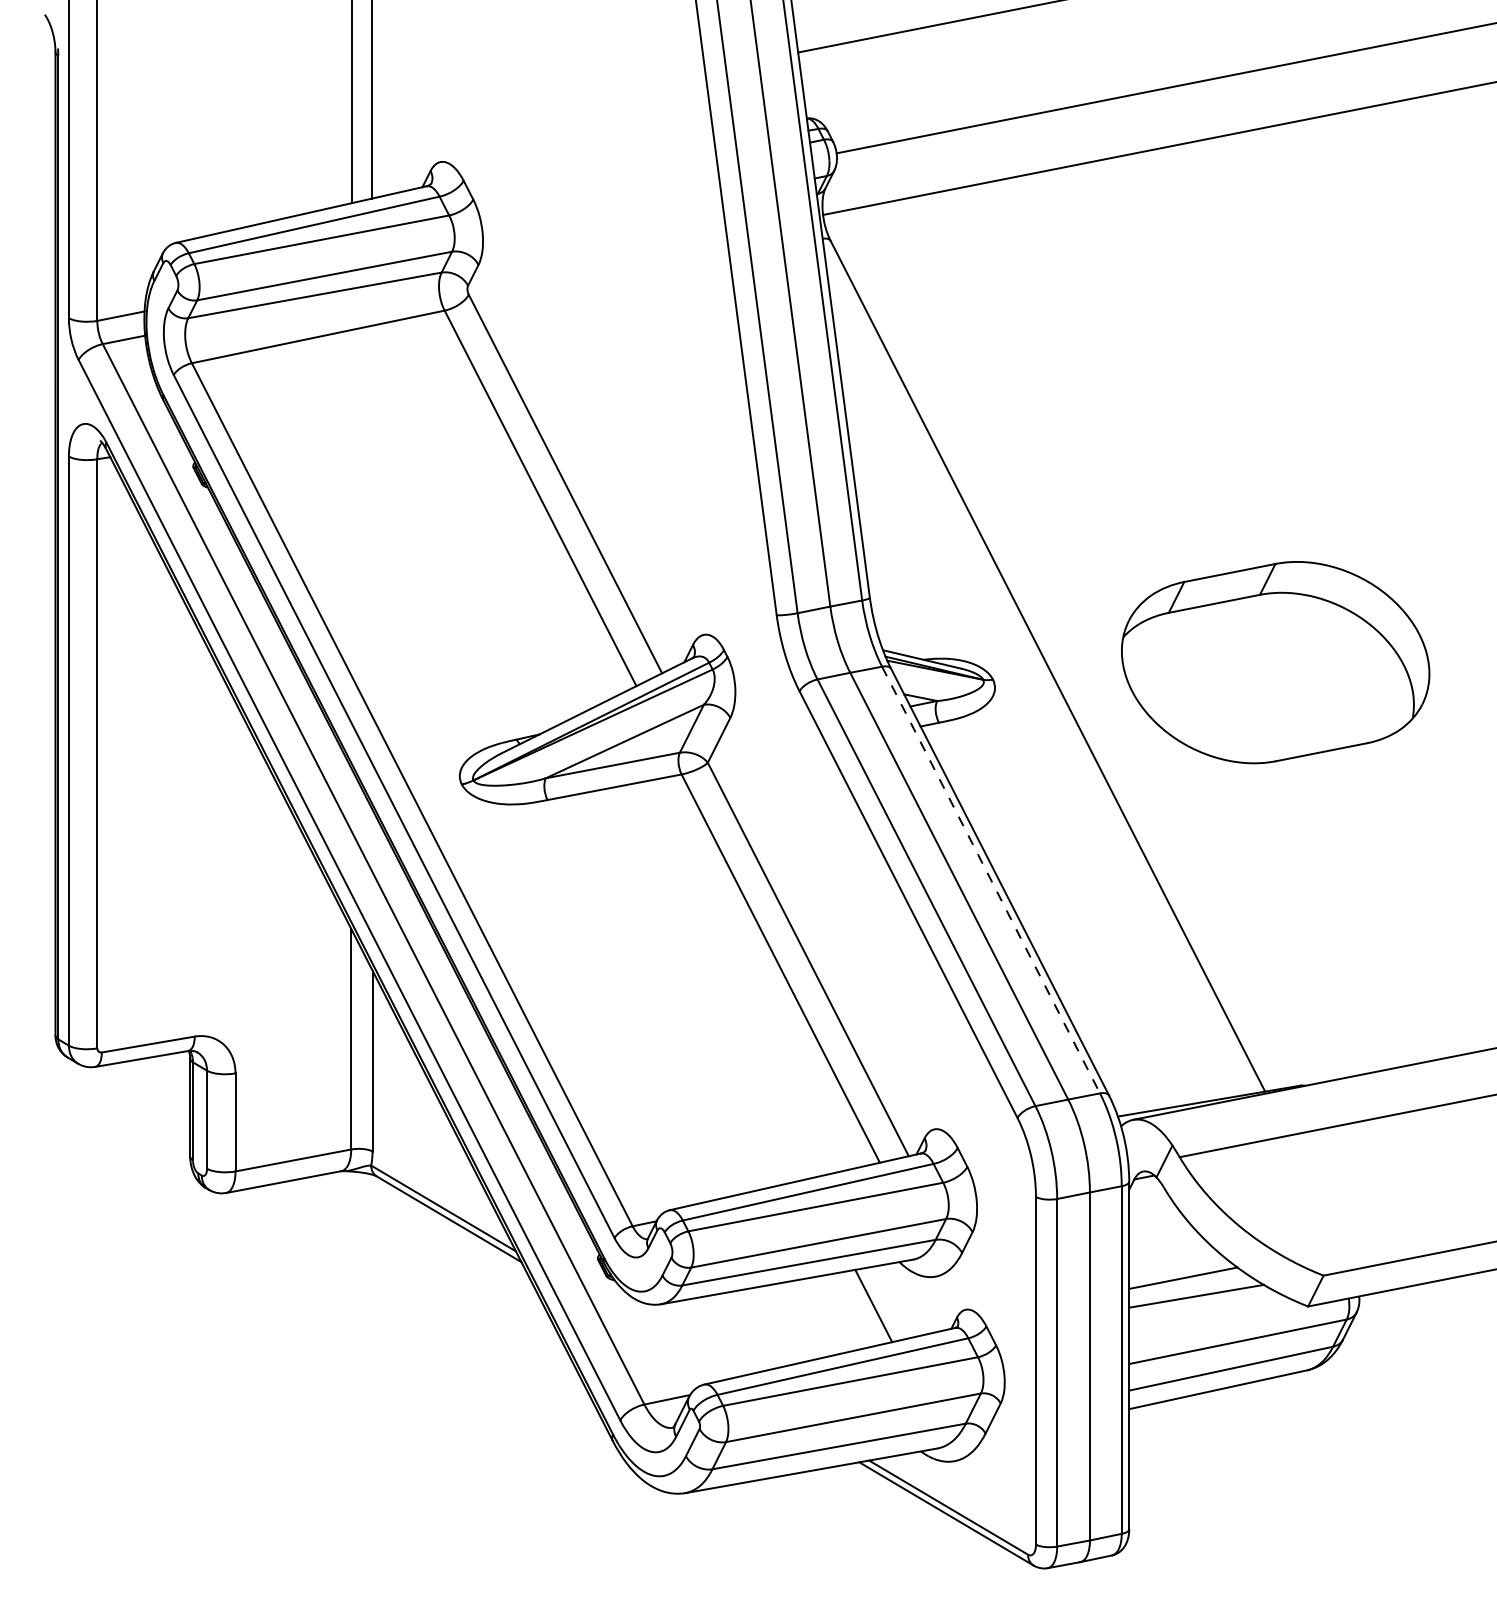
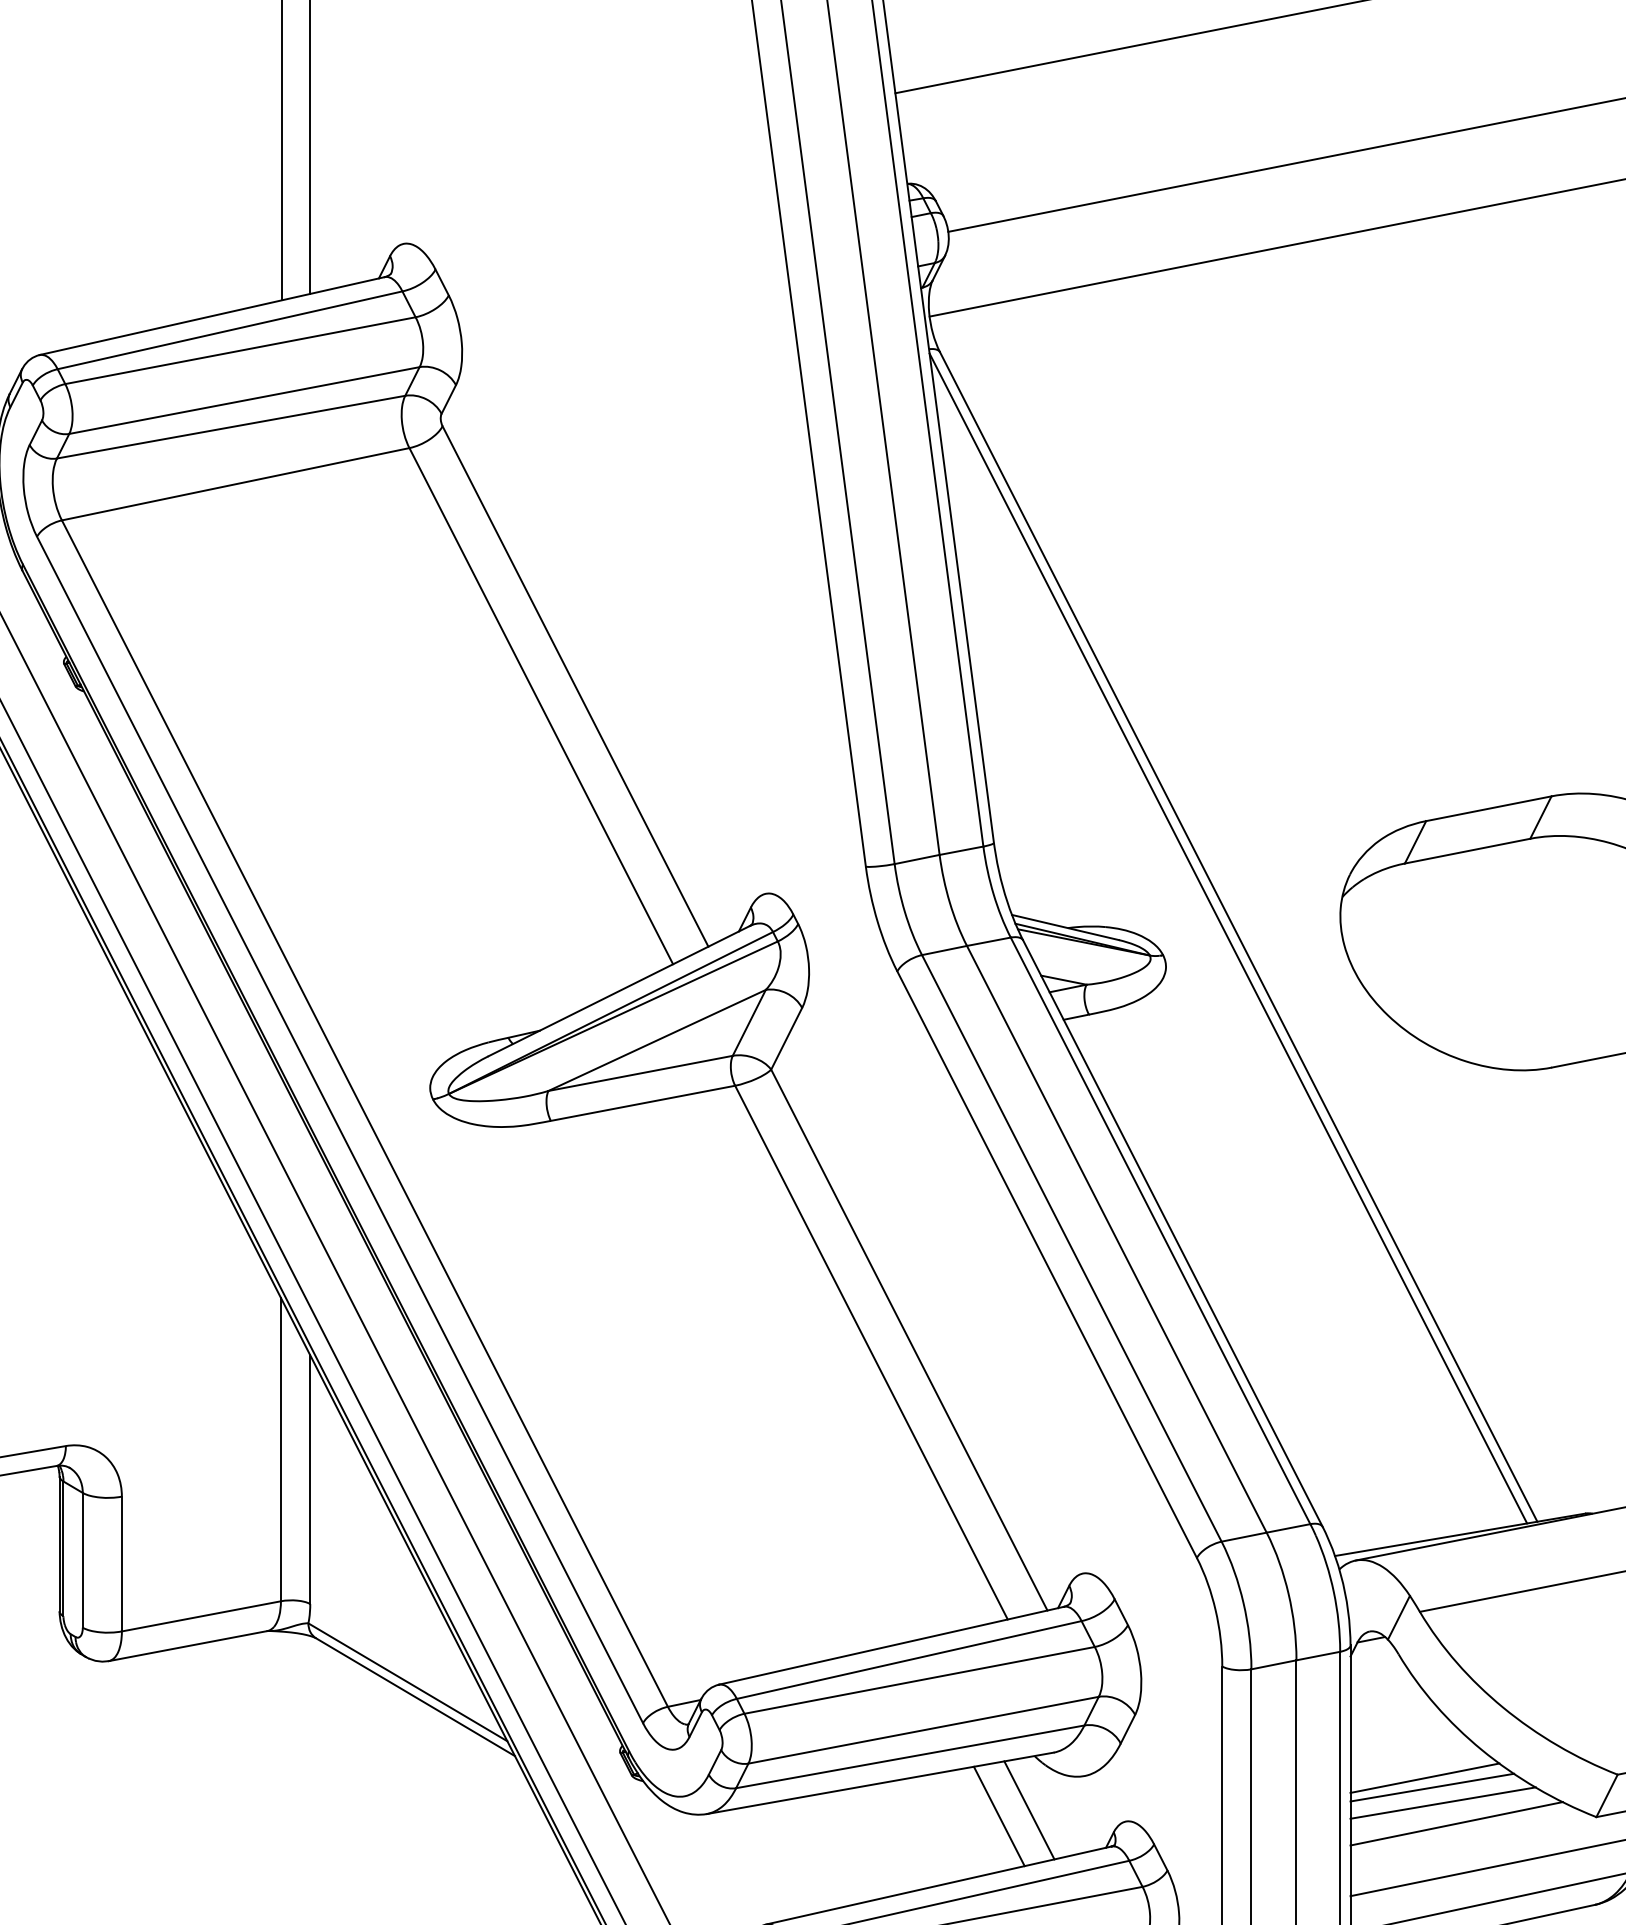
line: (1040, 666) -> (1228, 937), added
line: (991, 880) -> (1161, 1231), dashed -> solid
line: (1188, 1284) -> (1431, 1786), added
line: (895, 1301) -> (1029, 1810), added
line: (1206, 1311) -> (1456, 1823), added

